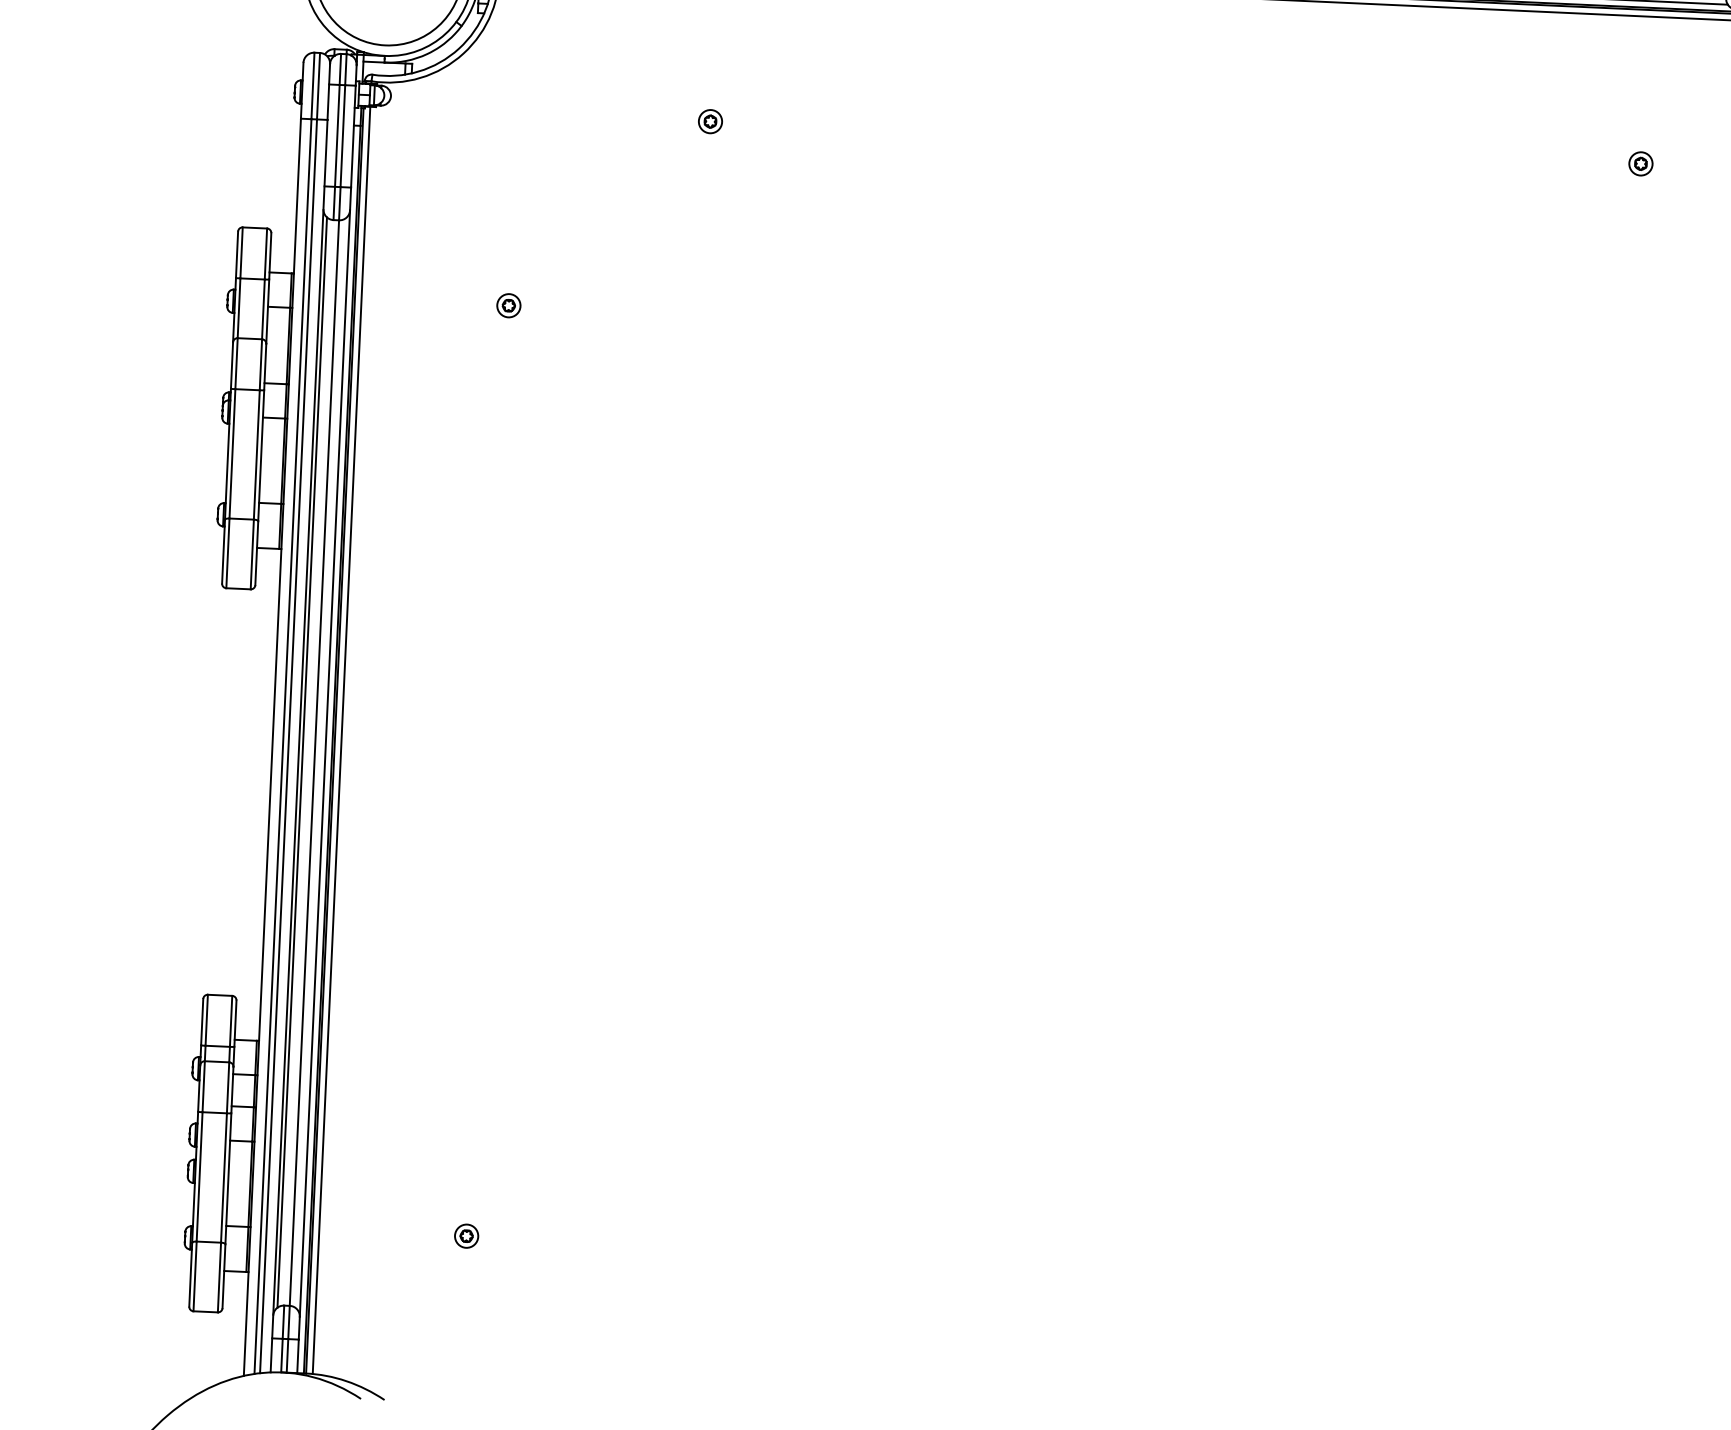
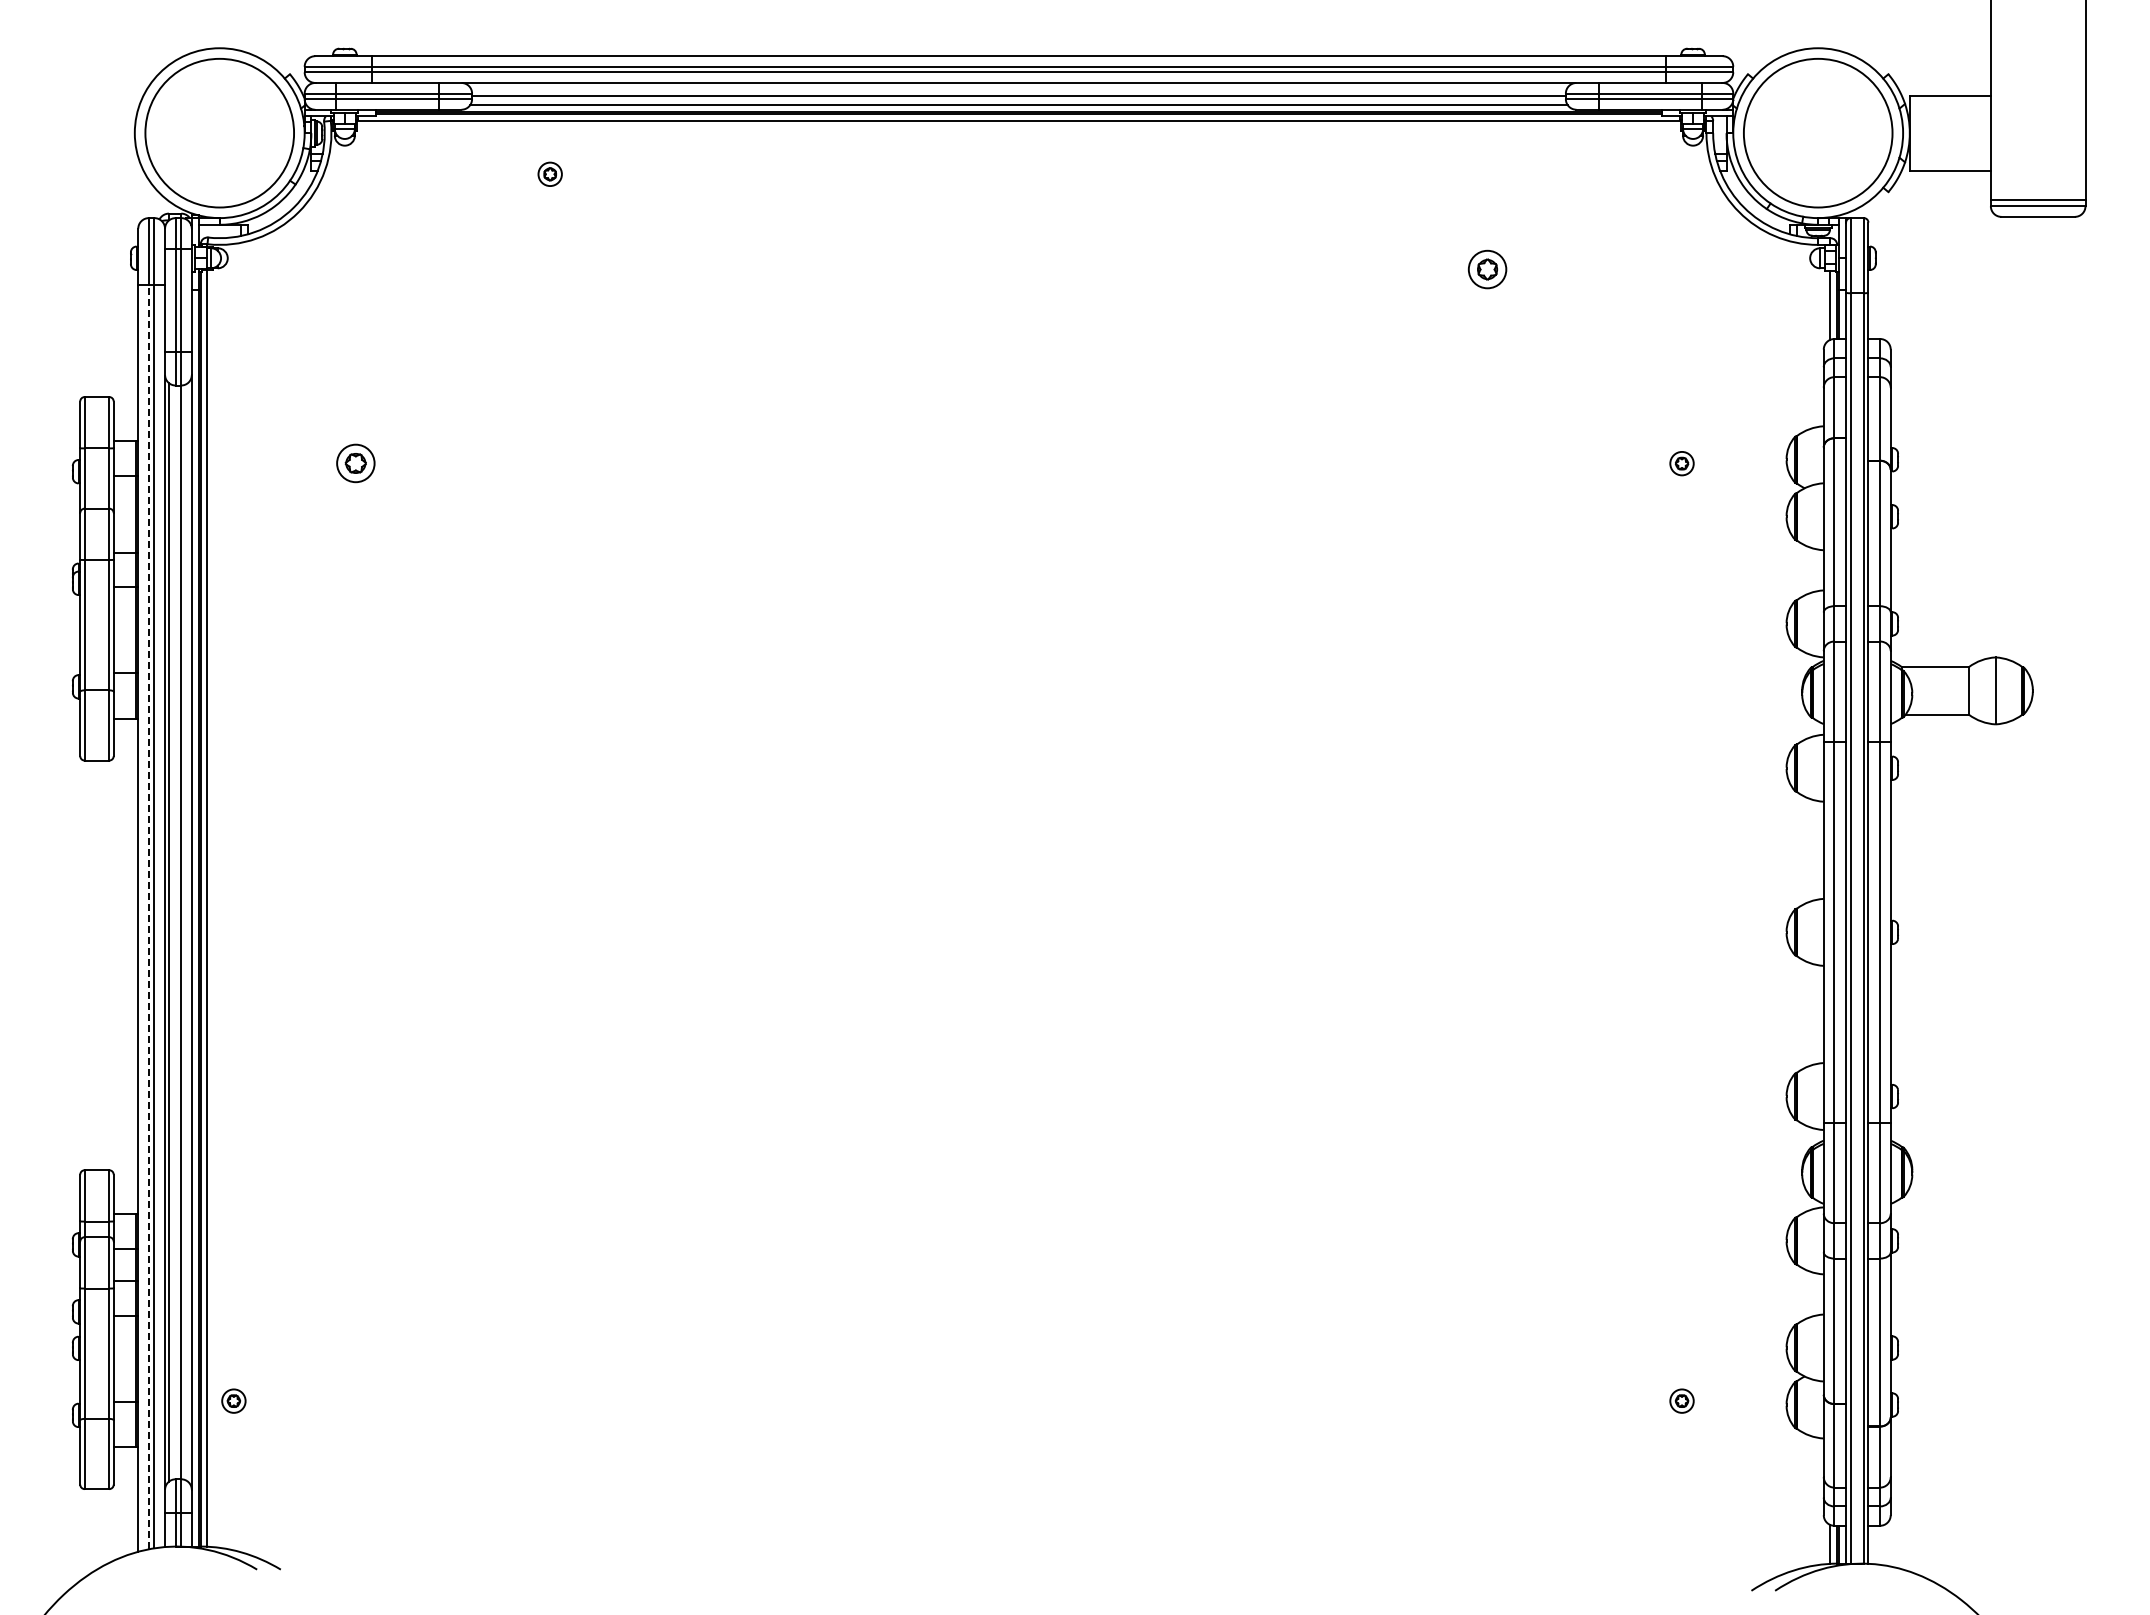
part: (709, 120) -> (549, 173), moved
part: (1640, 163) -> (1487, 268), size x1.6
part: (508, 305) -> (355, 463), size x1.6
line: (282, 745) -> (148, 916), solid -> dashed
part: (466, 1235) -> (233, 1400), moved

